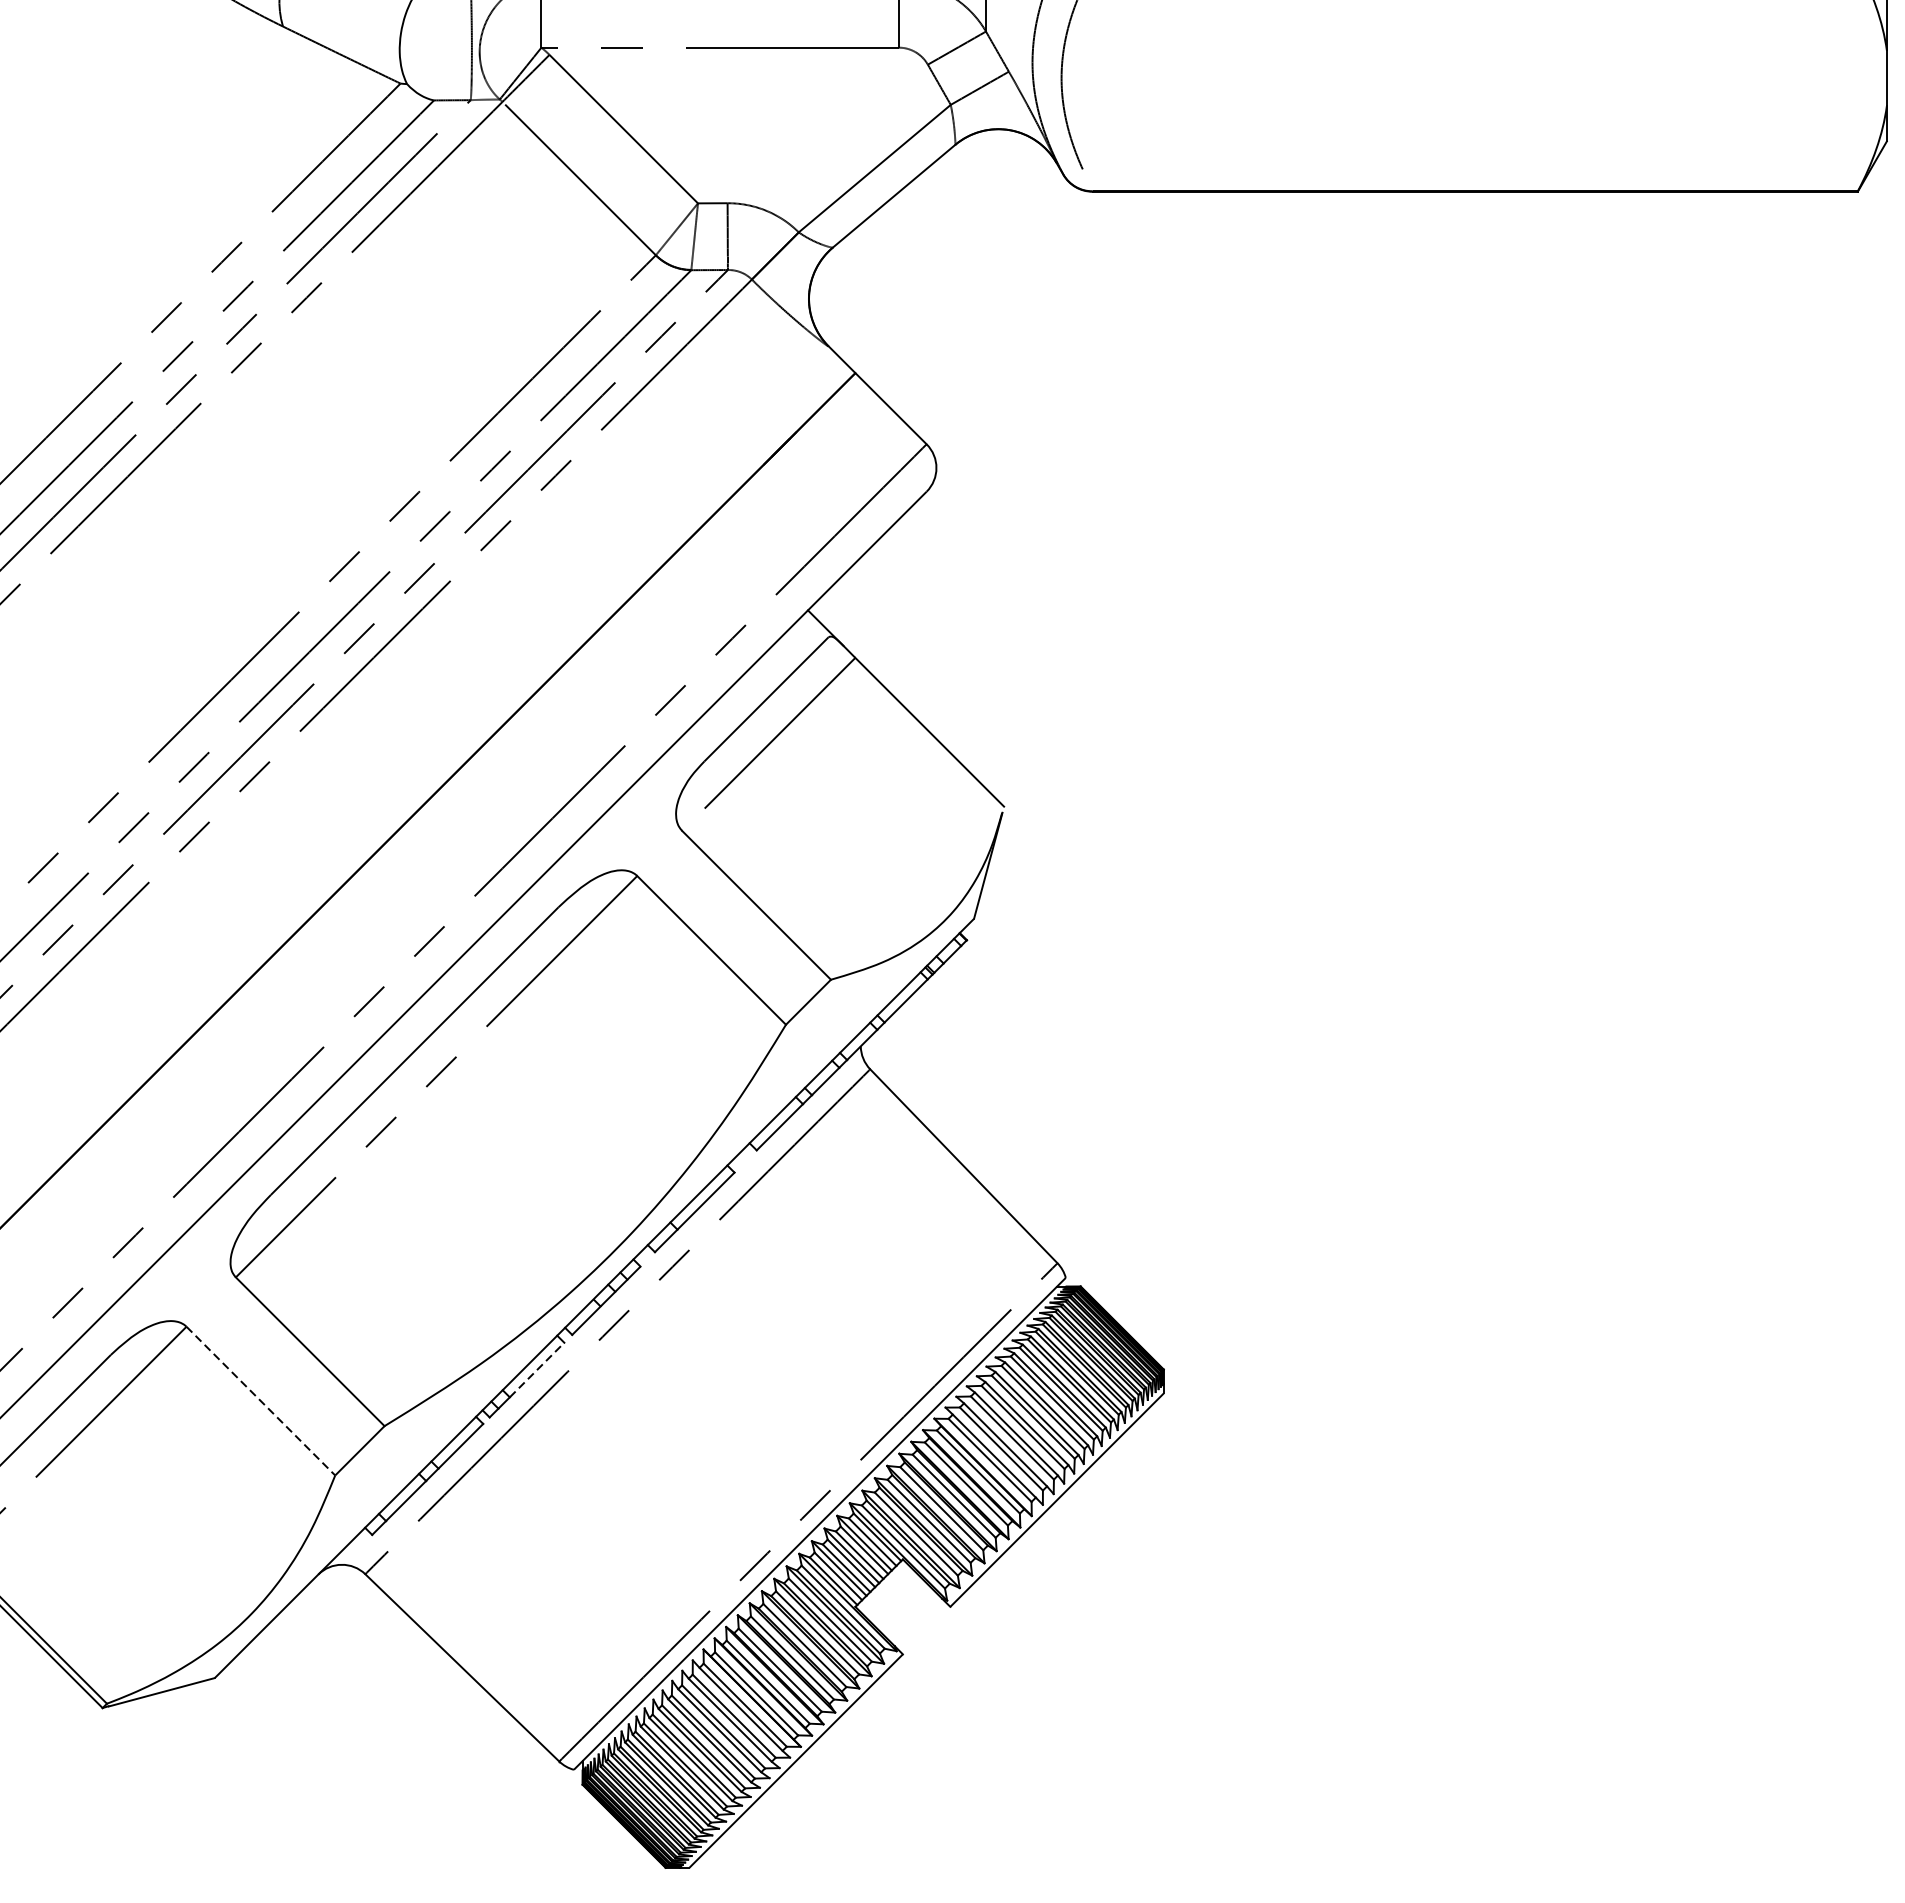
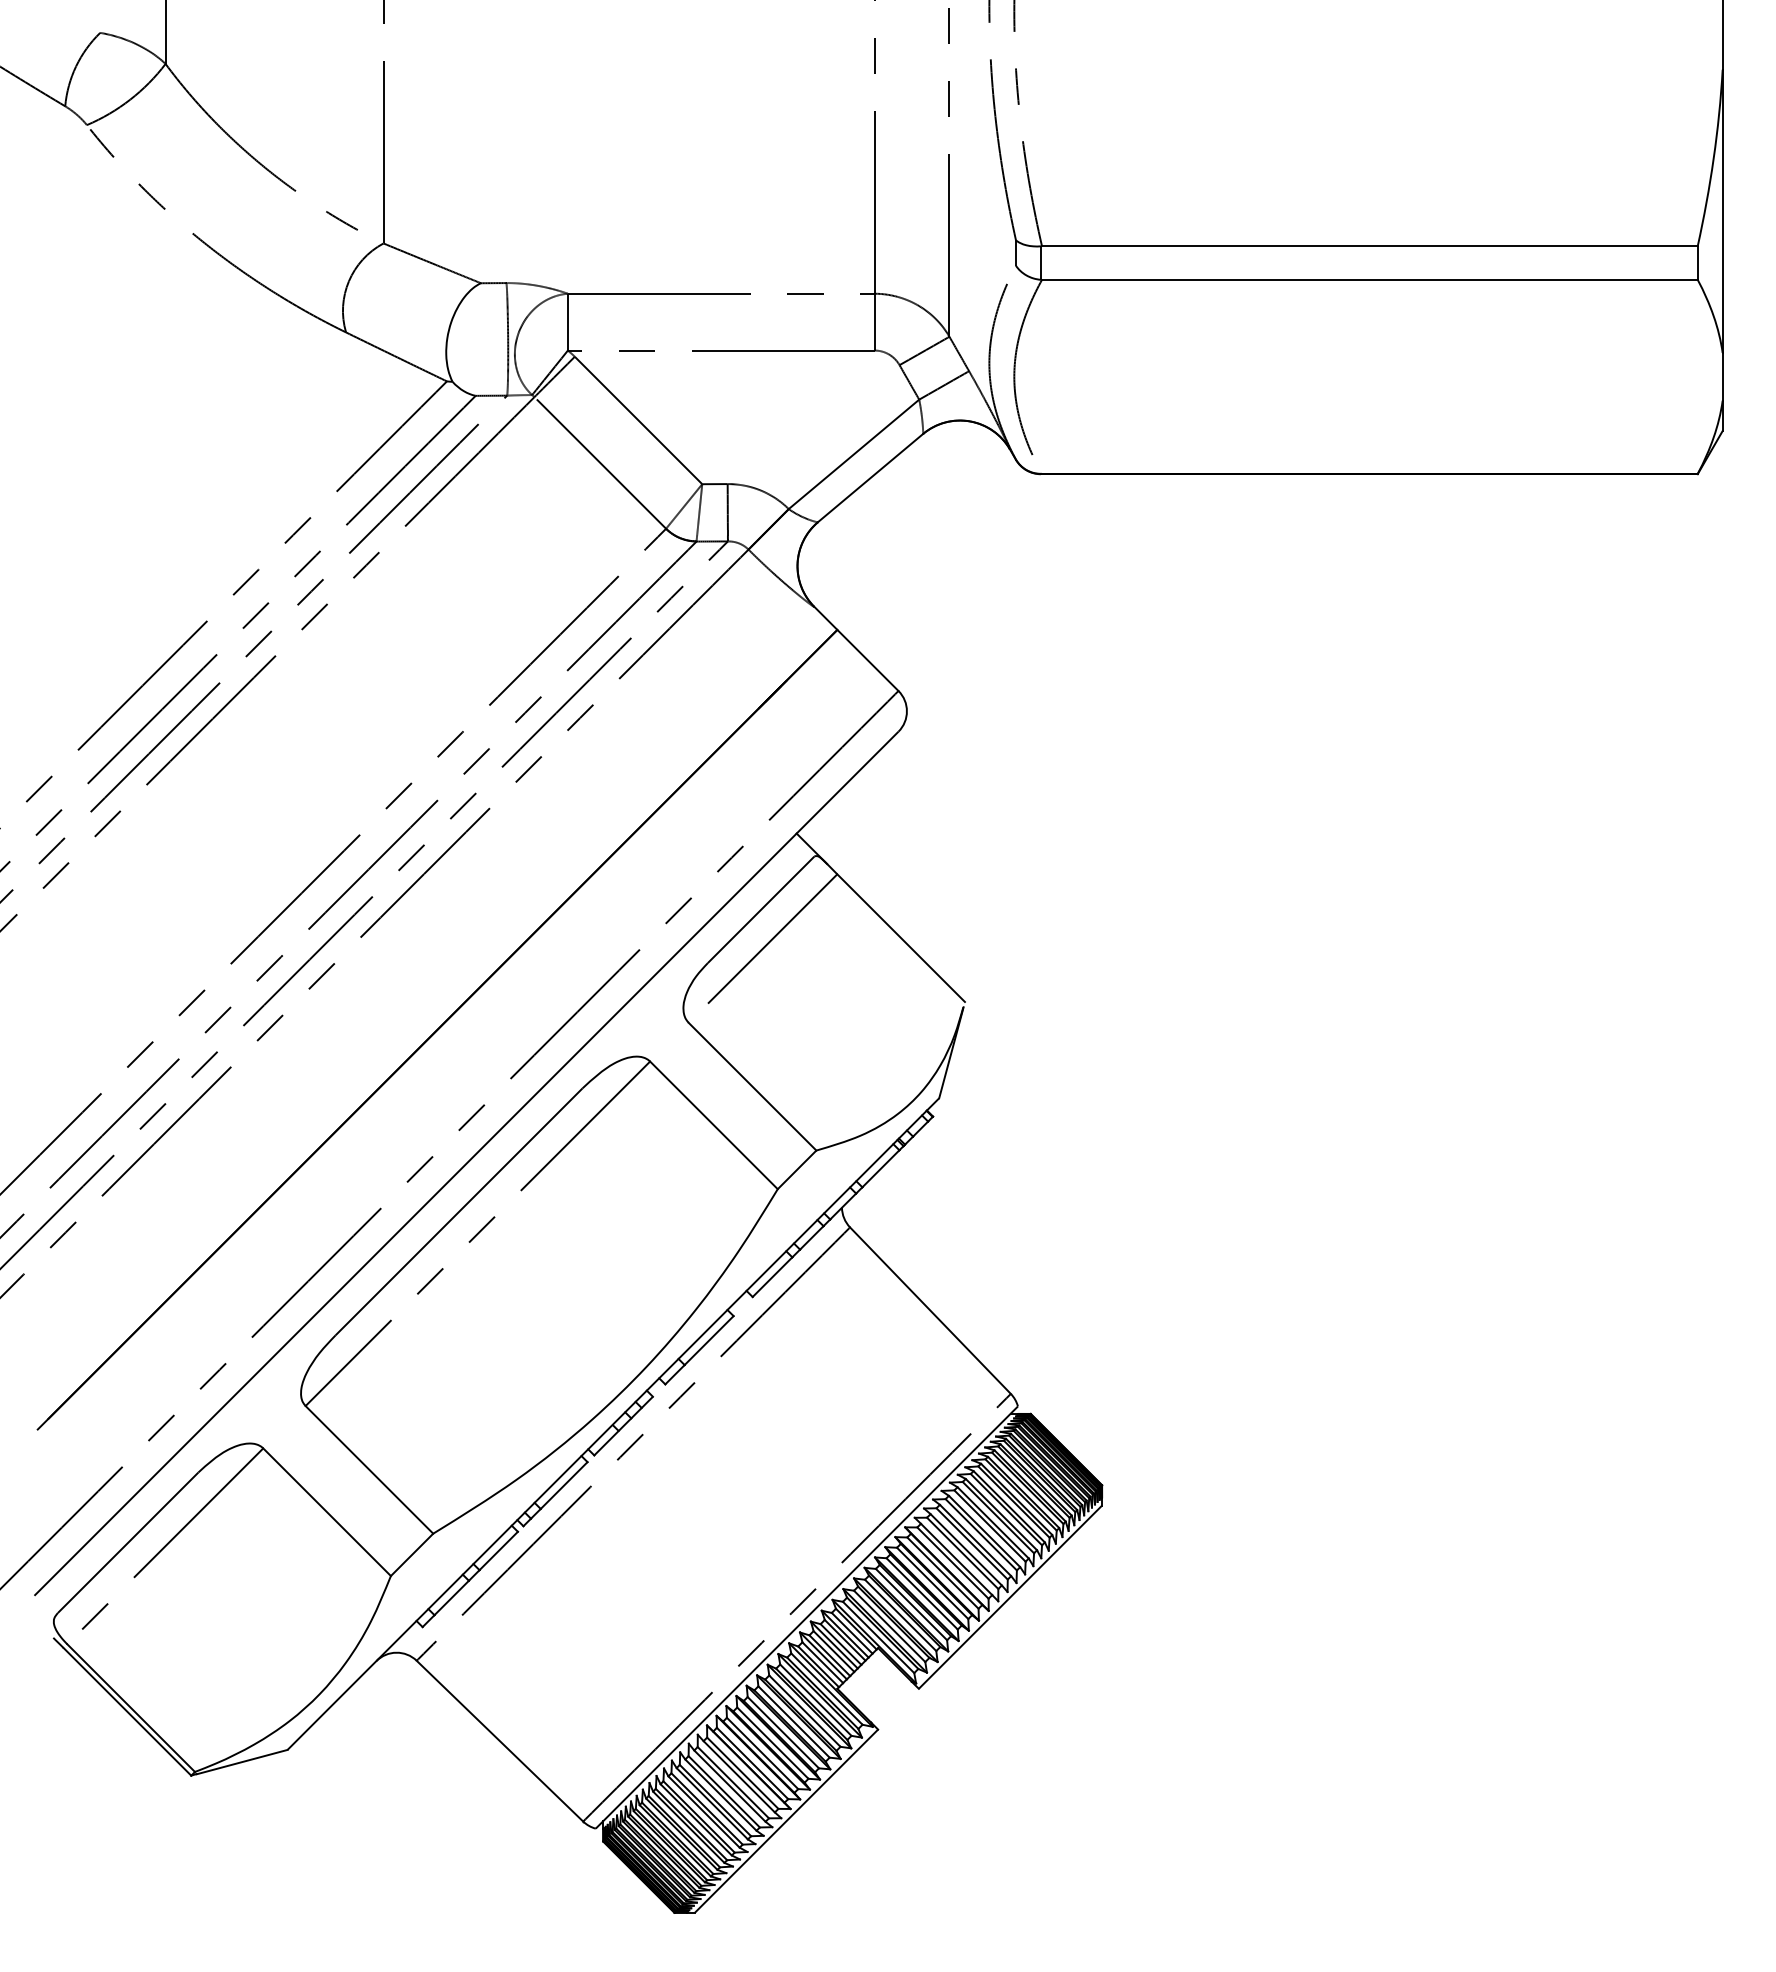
line: (537, 1369) -> (564, 1485), dashed -> solid
line: (261, 1401) -> (327, 1512), dashed -> solid

